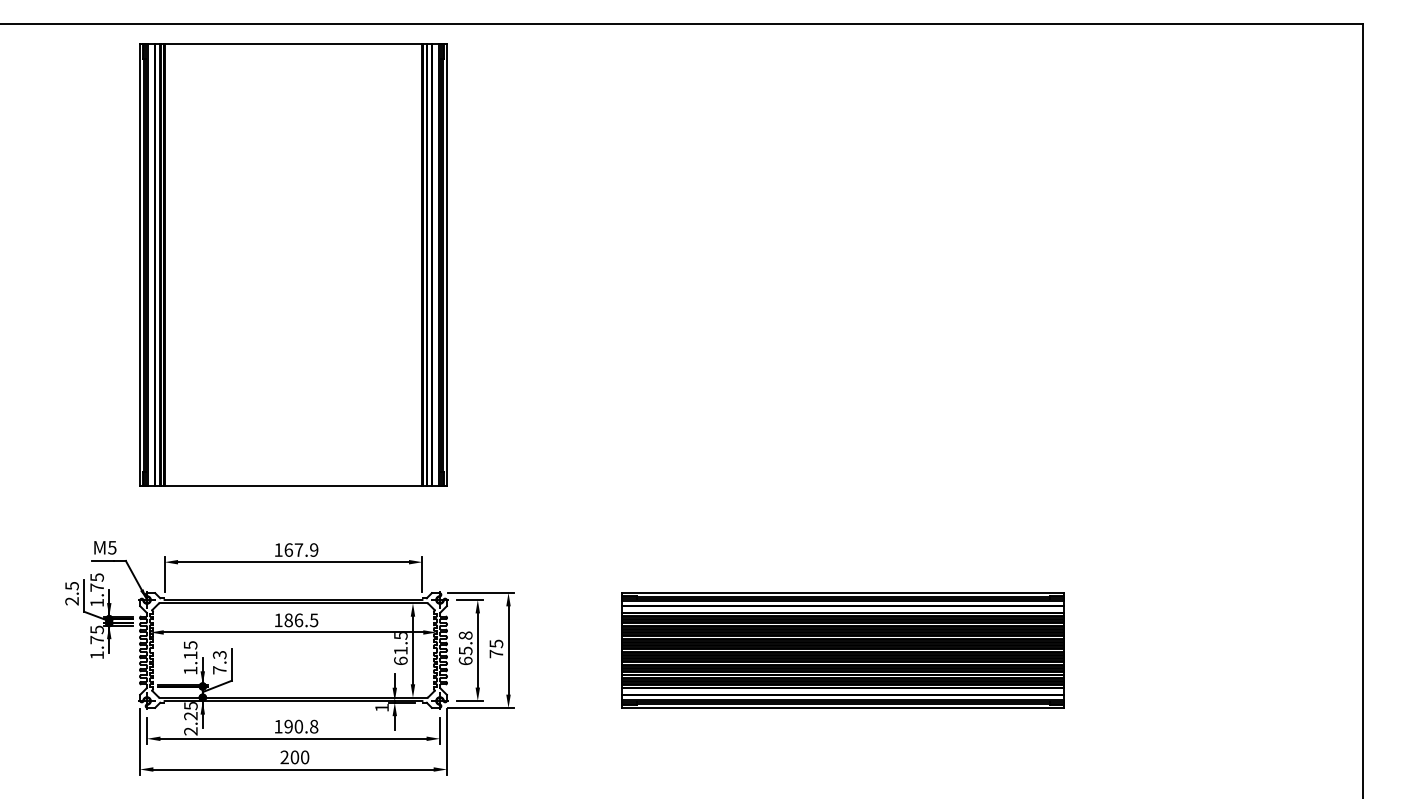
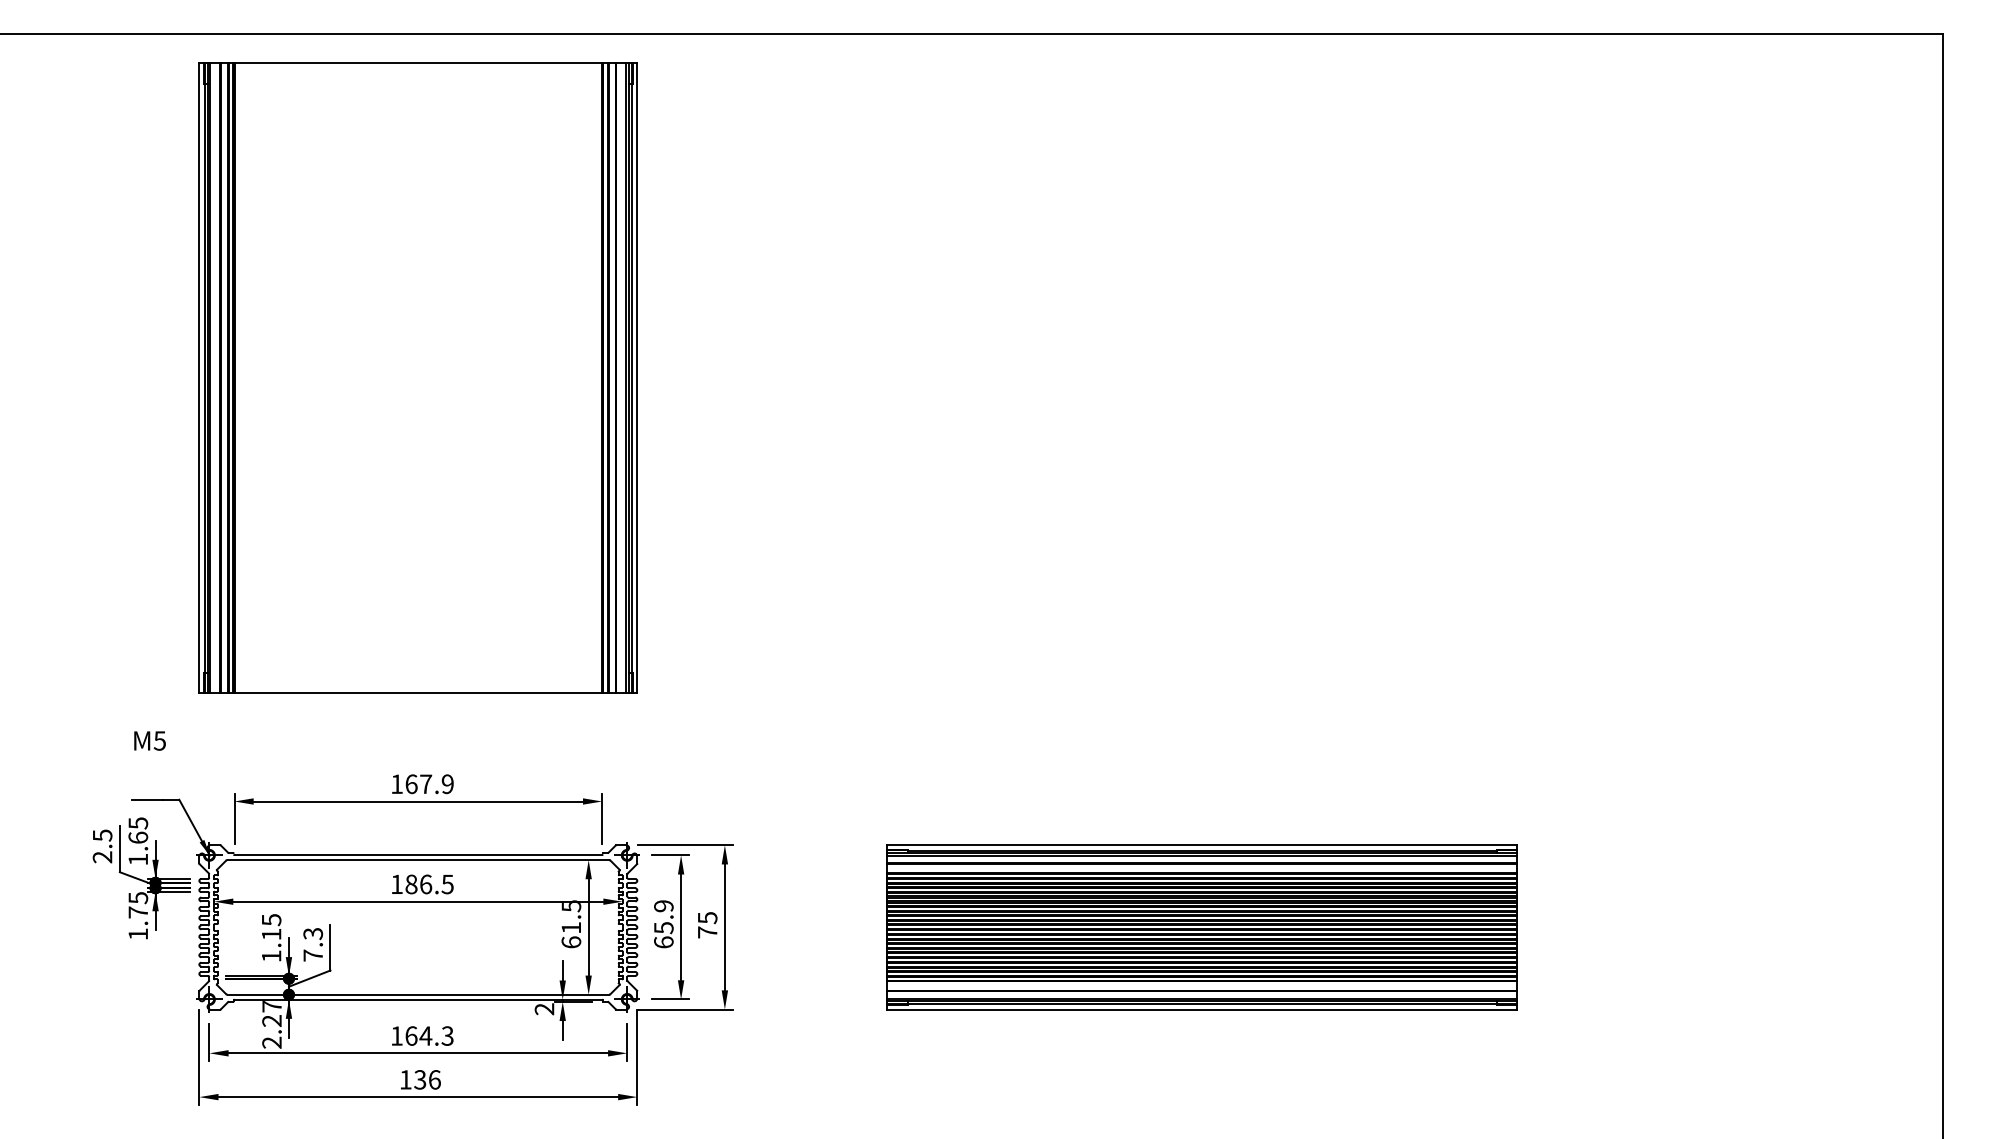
text: (104, 547) -> (149, 740), moved
text: (97, 587) -> (138, 837), 1.75 -> 1.65
text: (465, 635) -> (663, 906), 65.8 -> 65.9
text: (190, 705) -> (271, 1006), 2.25 -> 2.27
text: (382, 708) -> (544, 1009), 1 -> 2
text: (301, 726) -> (429, 1035), 190.8 -> 164.3
text: (294, 757) -> (419, 1079), 200 -> 136

